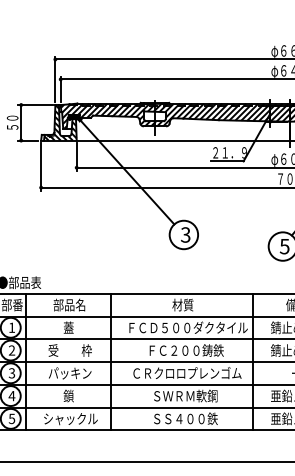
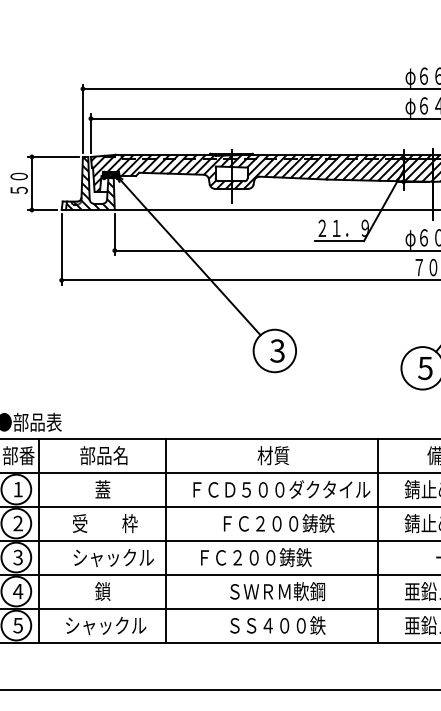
text: (75, 373) -> (112, 557), パッキン -> シャックル
text: (187, 373) -> (280, 557), ＣＲクロロプレンゴム -> ＦＣ２００鋳鉄

